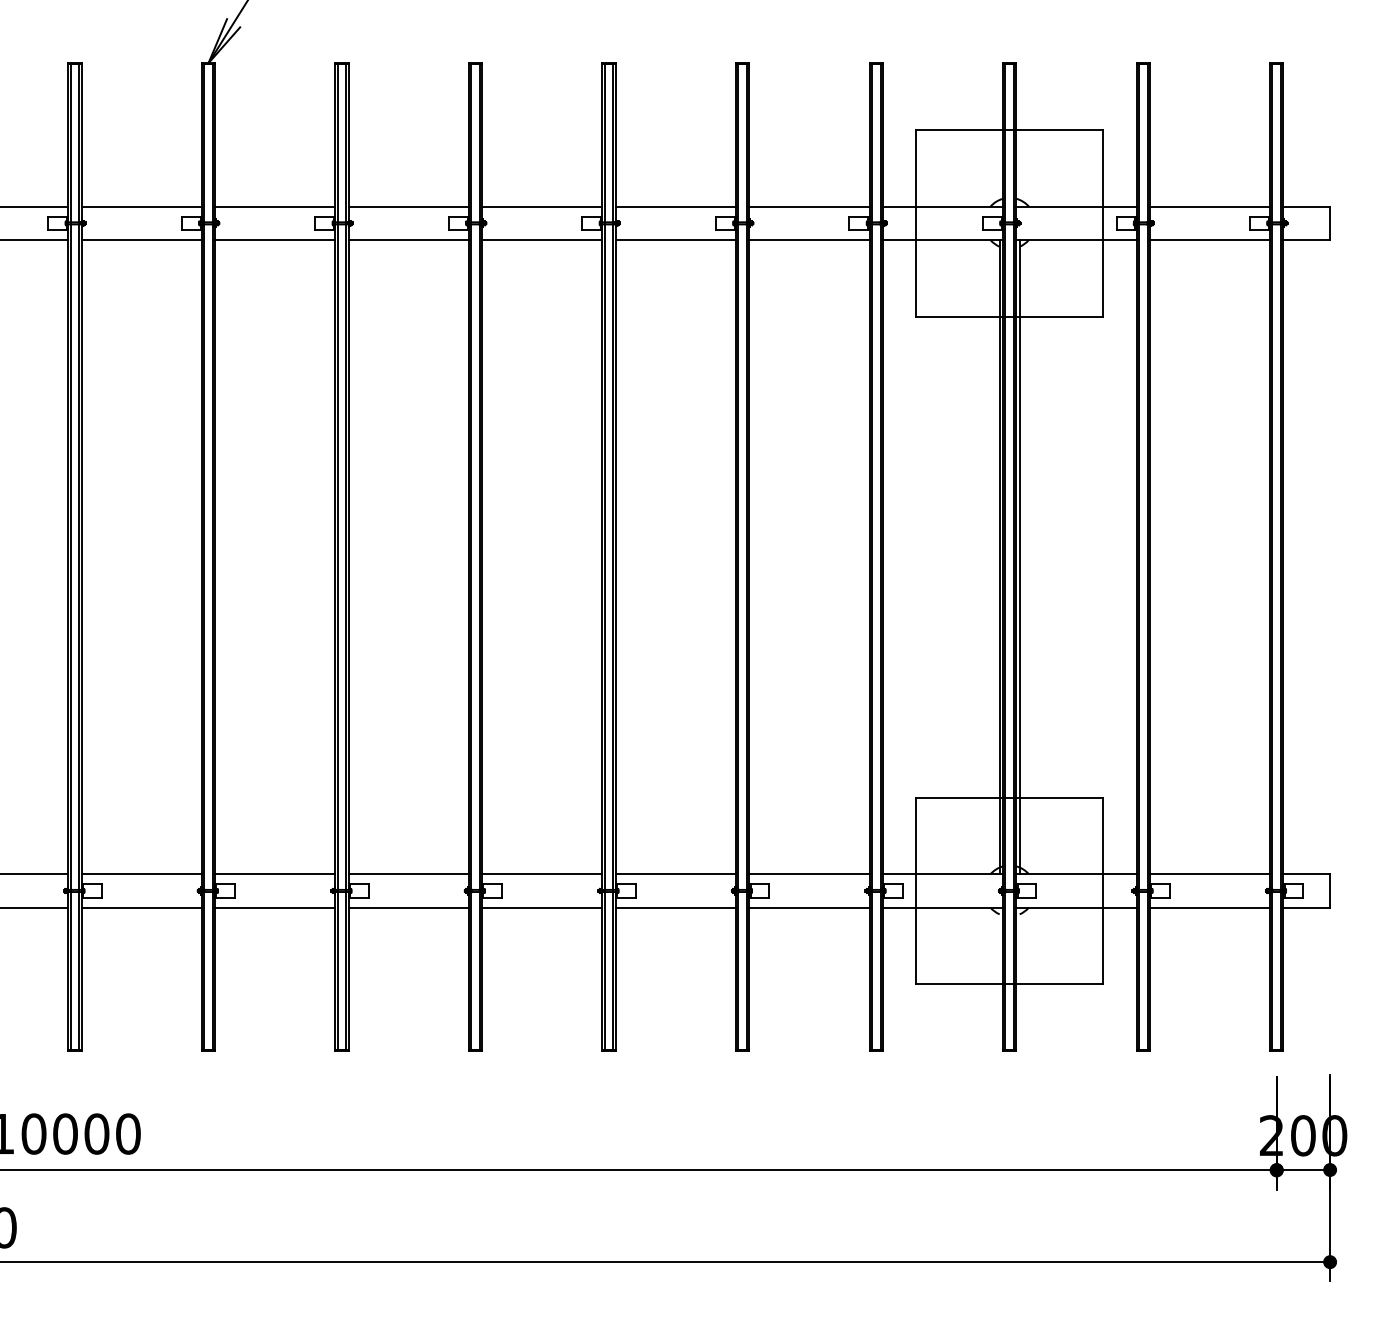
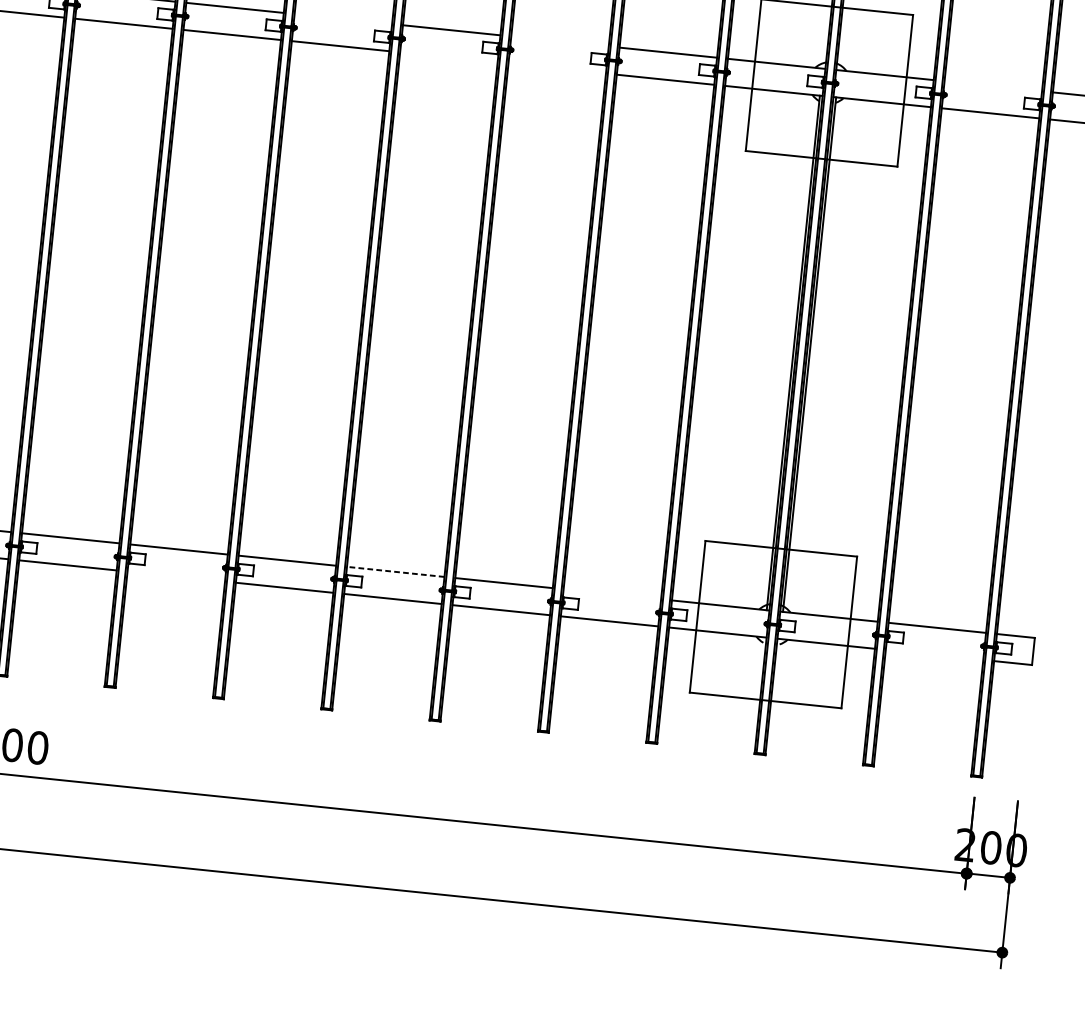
line: (408, 206) -> (343, 18), removed
line: (675, 206) -> (559, 41), removed
line: (1209, 206) -> (992, 86), removed
line: (542, 240) -> (448, 57), removed
line: (675, 240) -> (556, 68), removed
line: (541, 874) -> (395, 572), solid -> dashed
line: (809, 874) -> (612, 594), removed
line: (275, 907) -> (176, 576), removed
line: (1209, 907) -> (934, 654), removed

